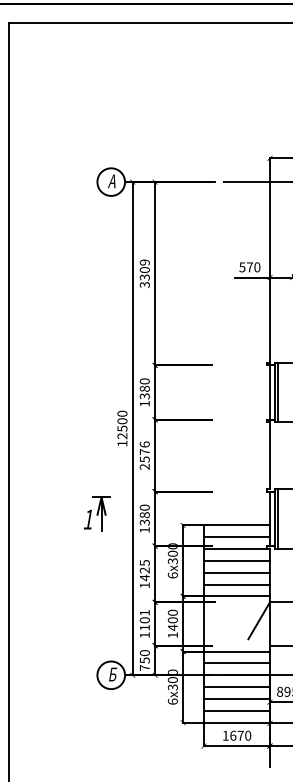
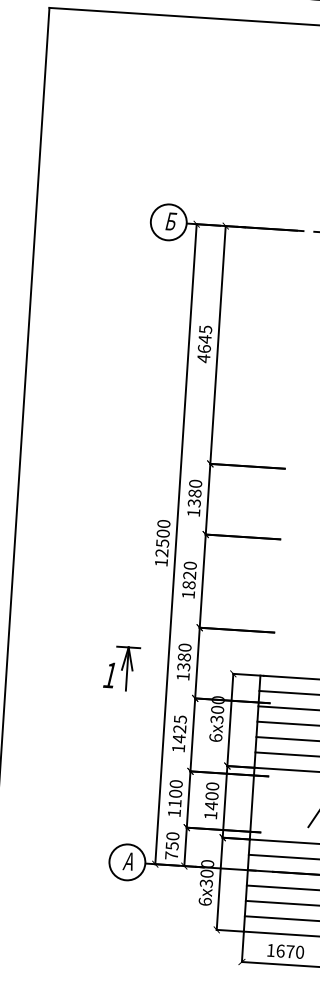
text: (112, 181) -> (170, 221), А -> Б
text: (144, 273) -> (204, 343), 3309 -> 4645
text: (144, 455) -> (189, 579), 2576 -> 1820
part: (97, 513) -> (122, 668), moved
text: (144, 612) -> (175, 783), 1101 -> 1100
text: (112, 674) -> (129, 861), Б -> А

